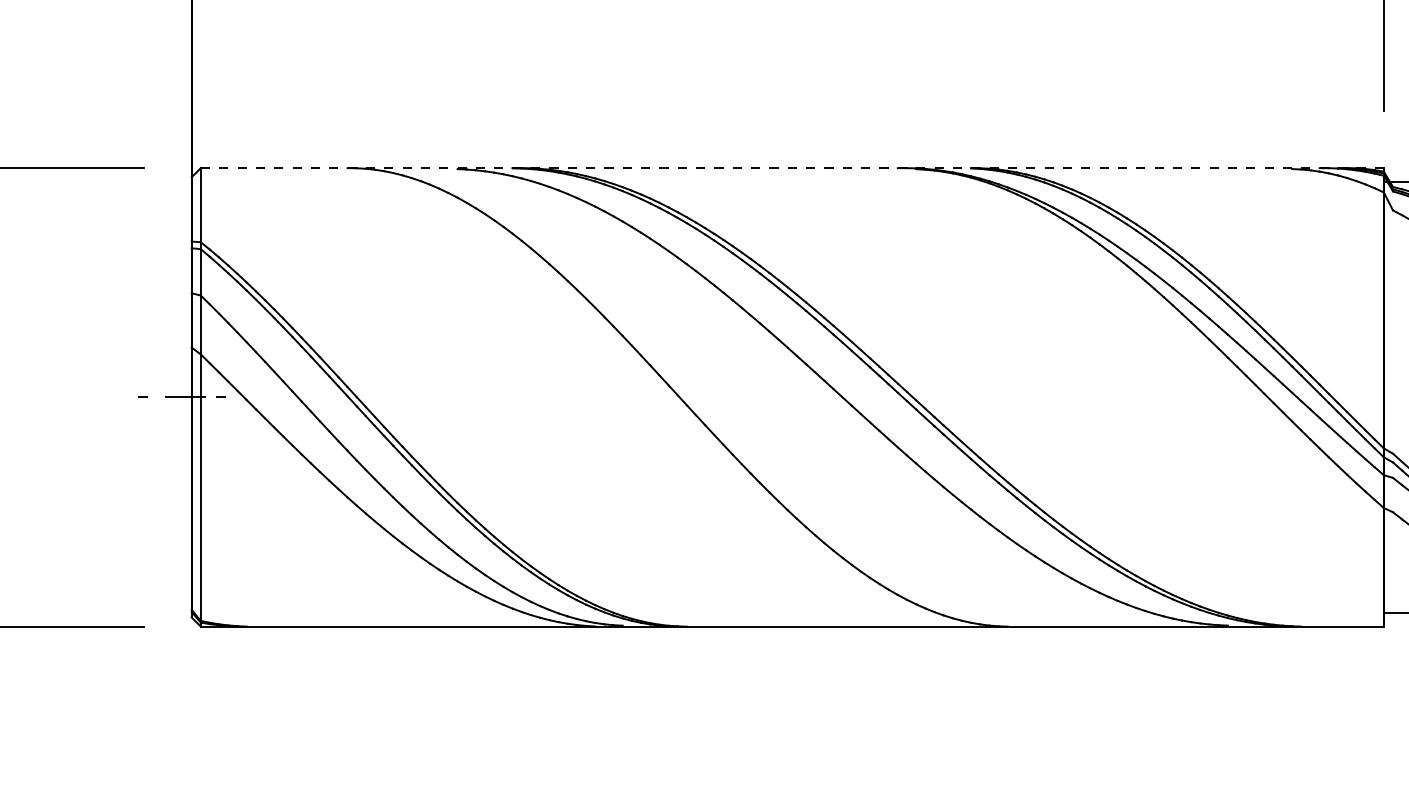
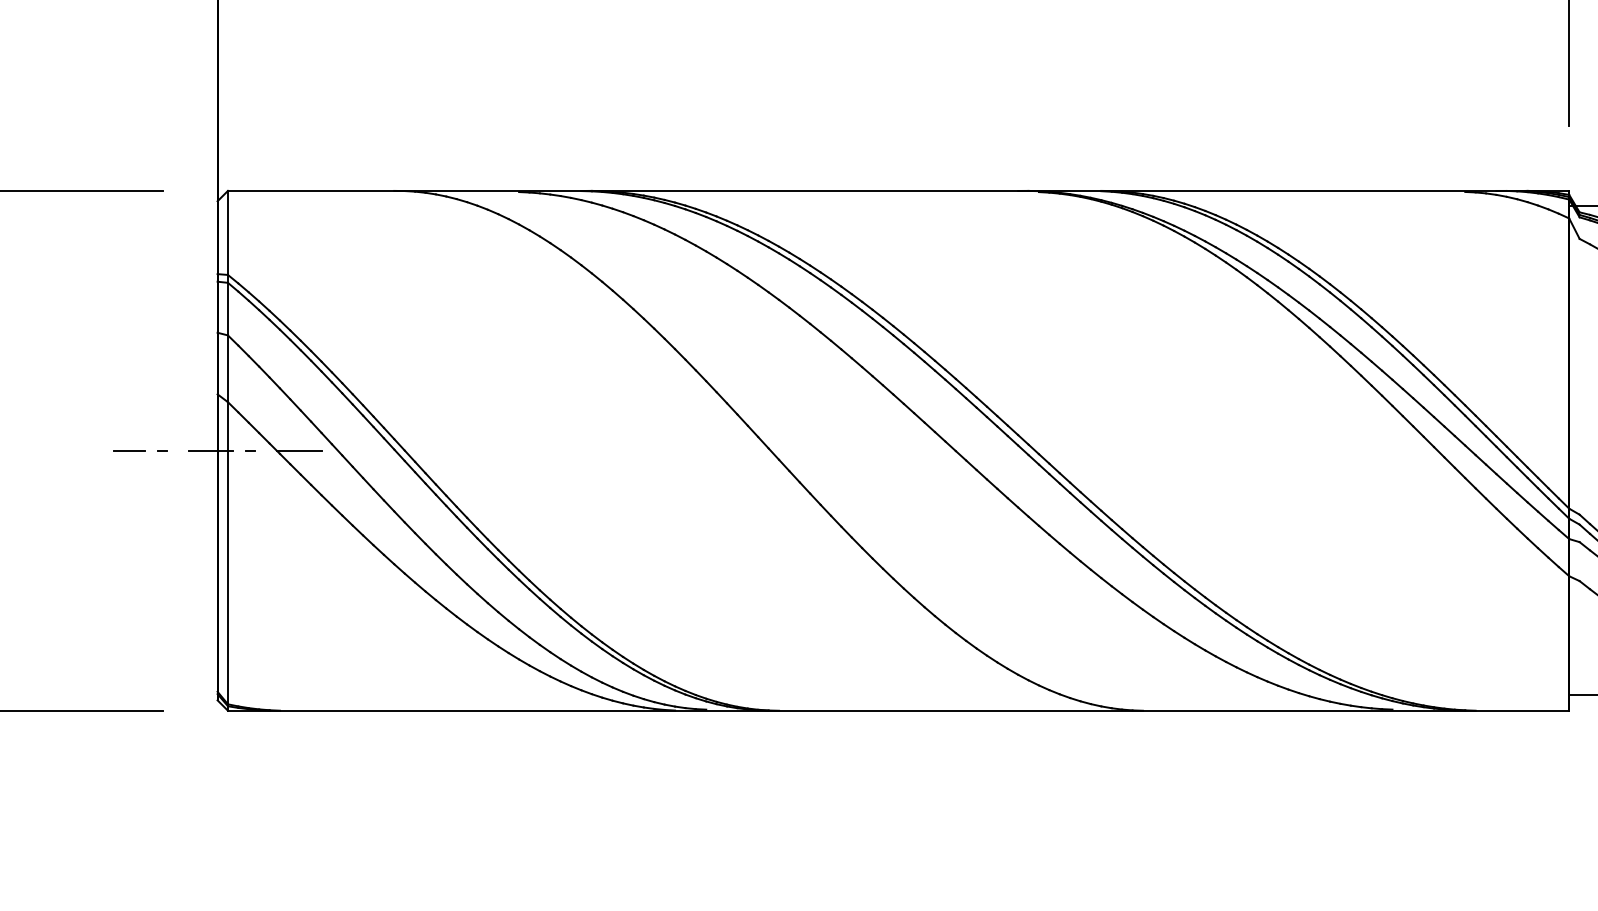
line: (792, 167) -> (898, 190), dashed -> solid
line: (114, 397) -> (129, 450), added
line: (263, 397) -> (299, 450), added

